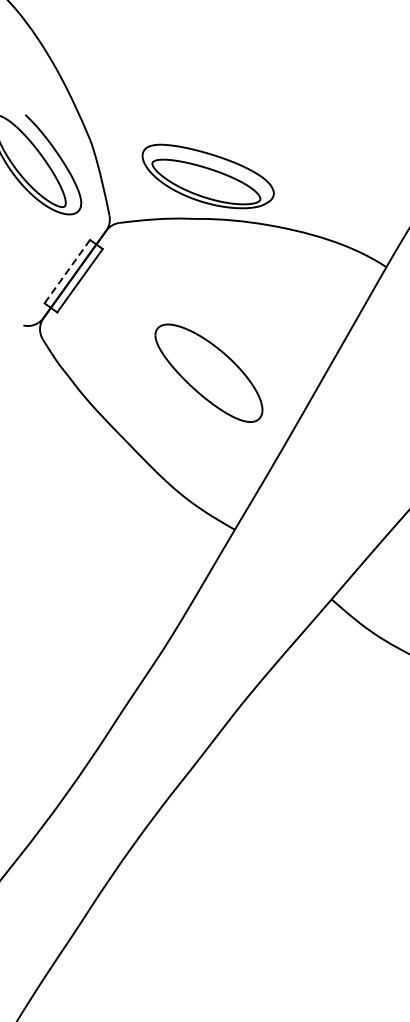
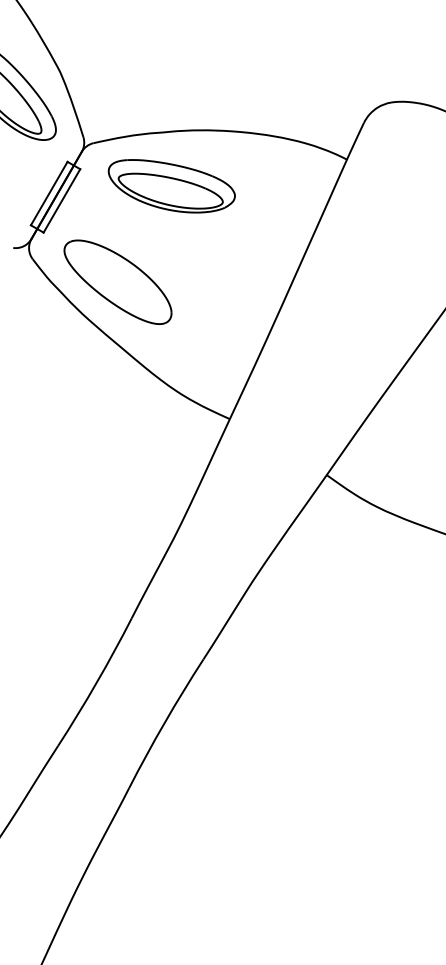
part: (207, 177) -> (171, 186), moved
line: (67, 271) -> (49, 193), dashed -> solid
part: (208, 372) -> (117, 281), moved

